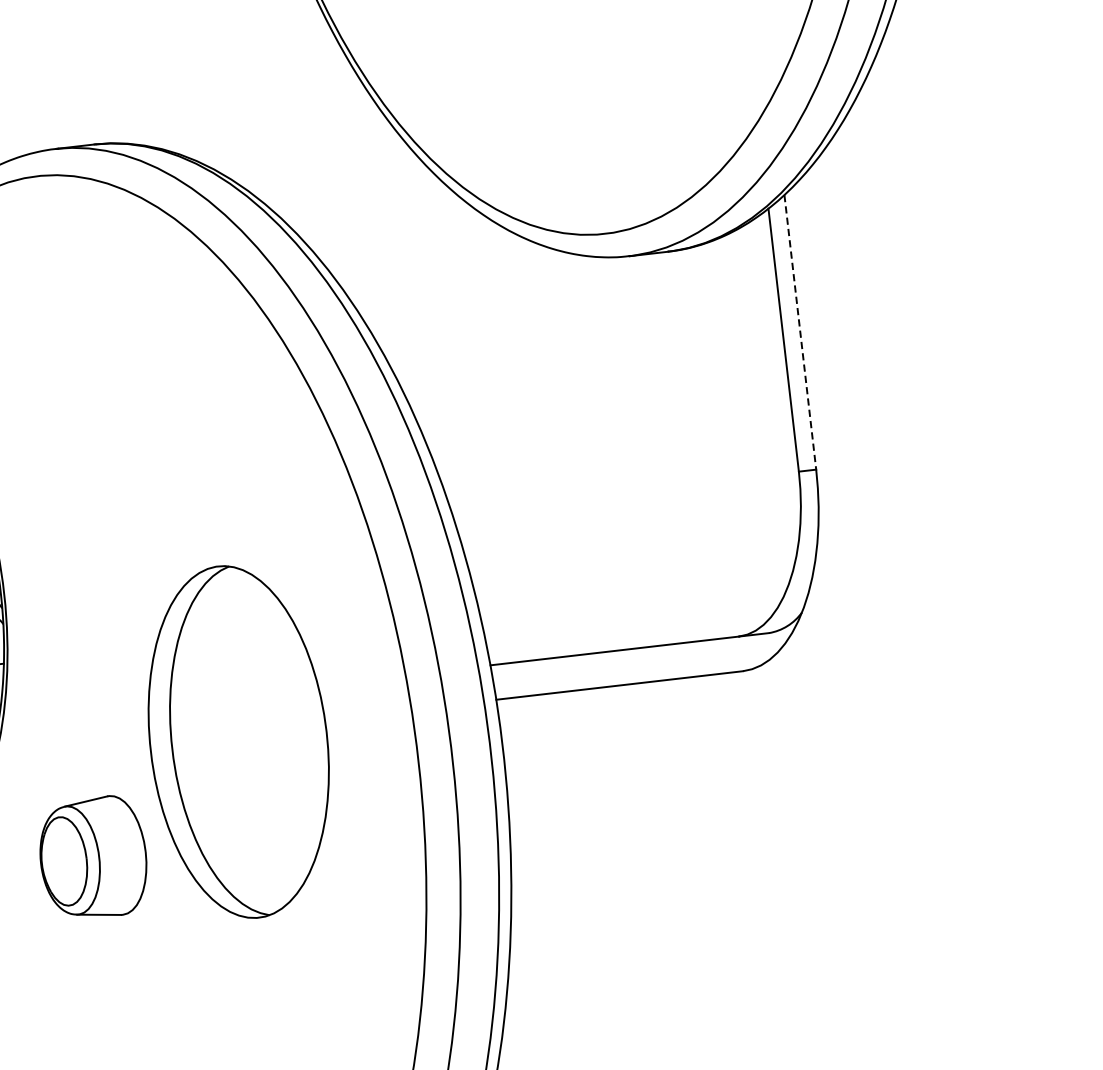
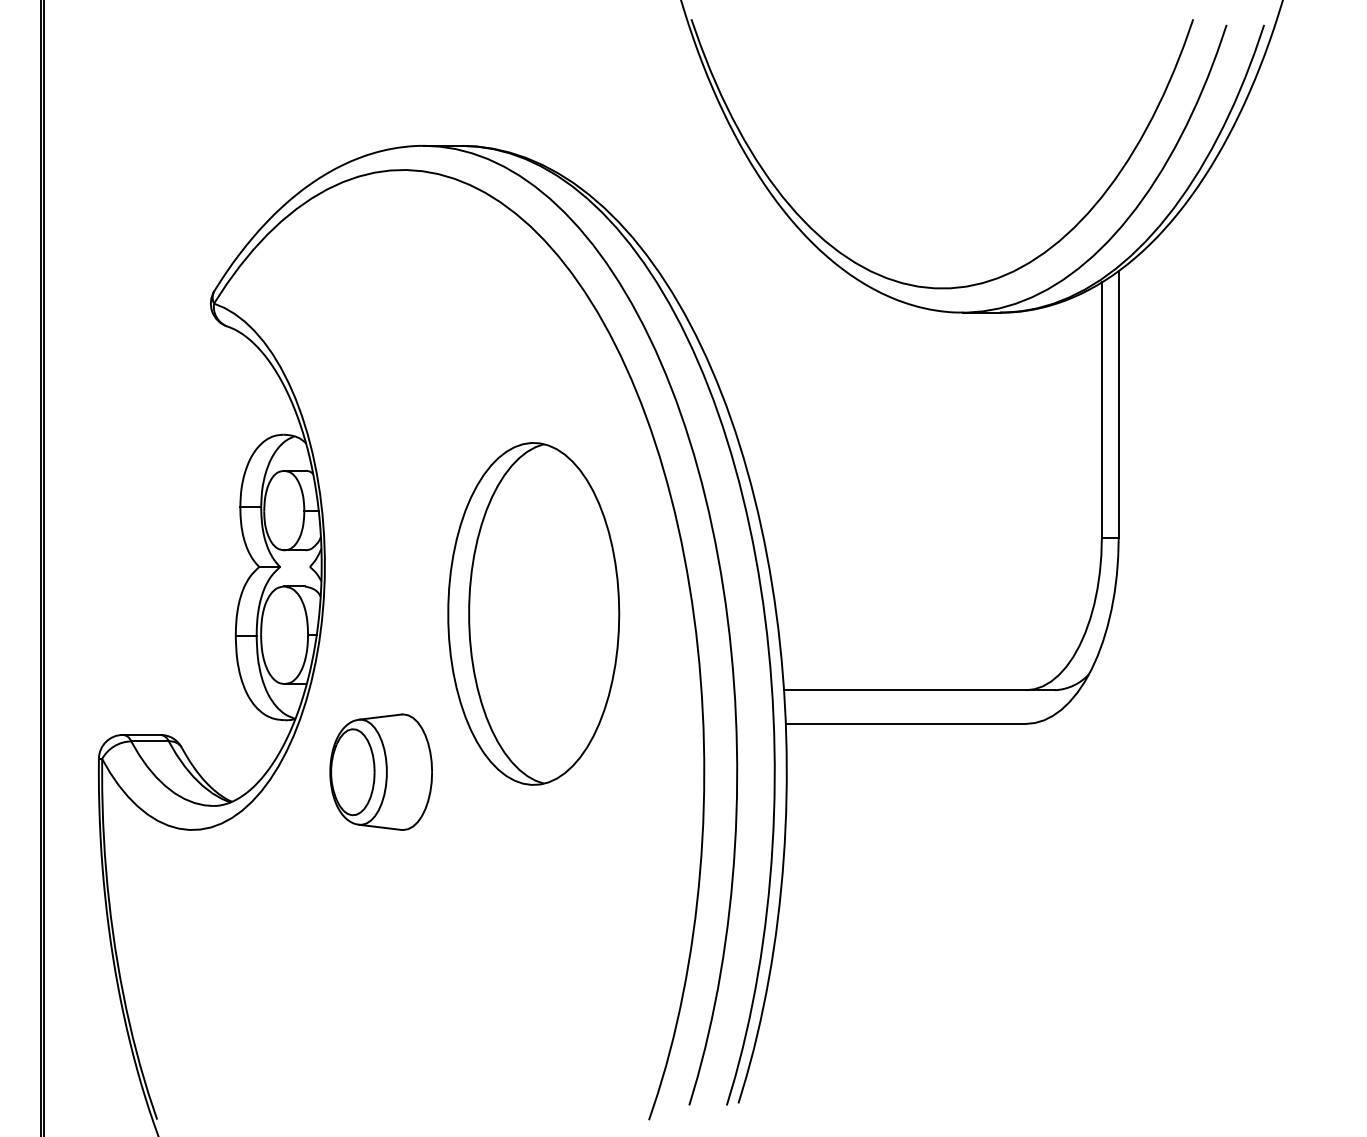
line: (800, 332) -> (1118, 404), dashed -> solid
part: (238, 741) -> (533, 613), moved
part: (92, 857) -> (380, 771), moved

